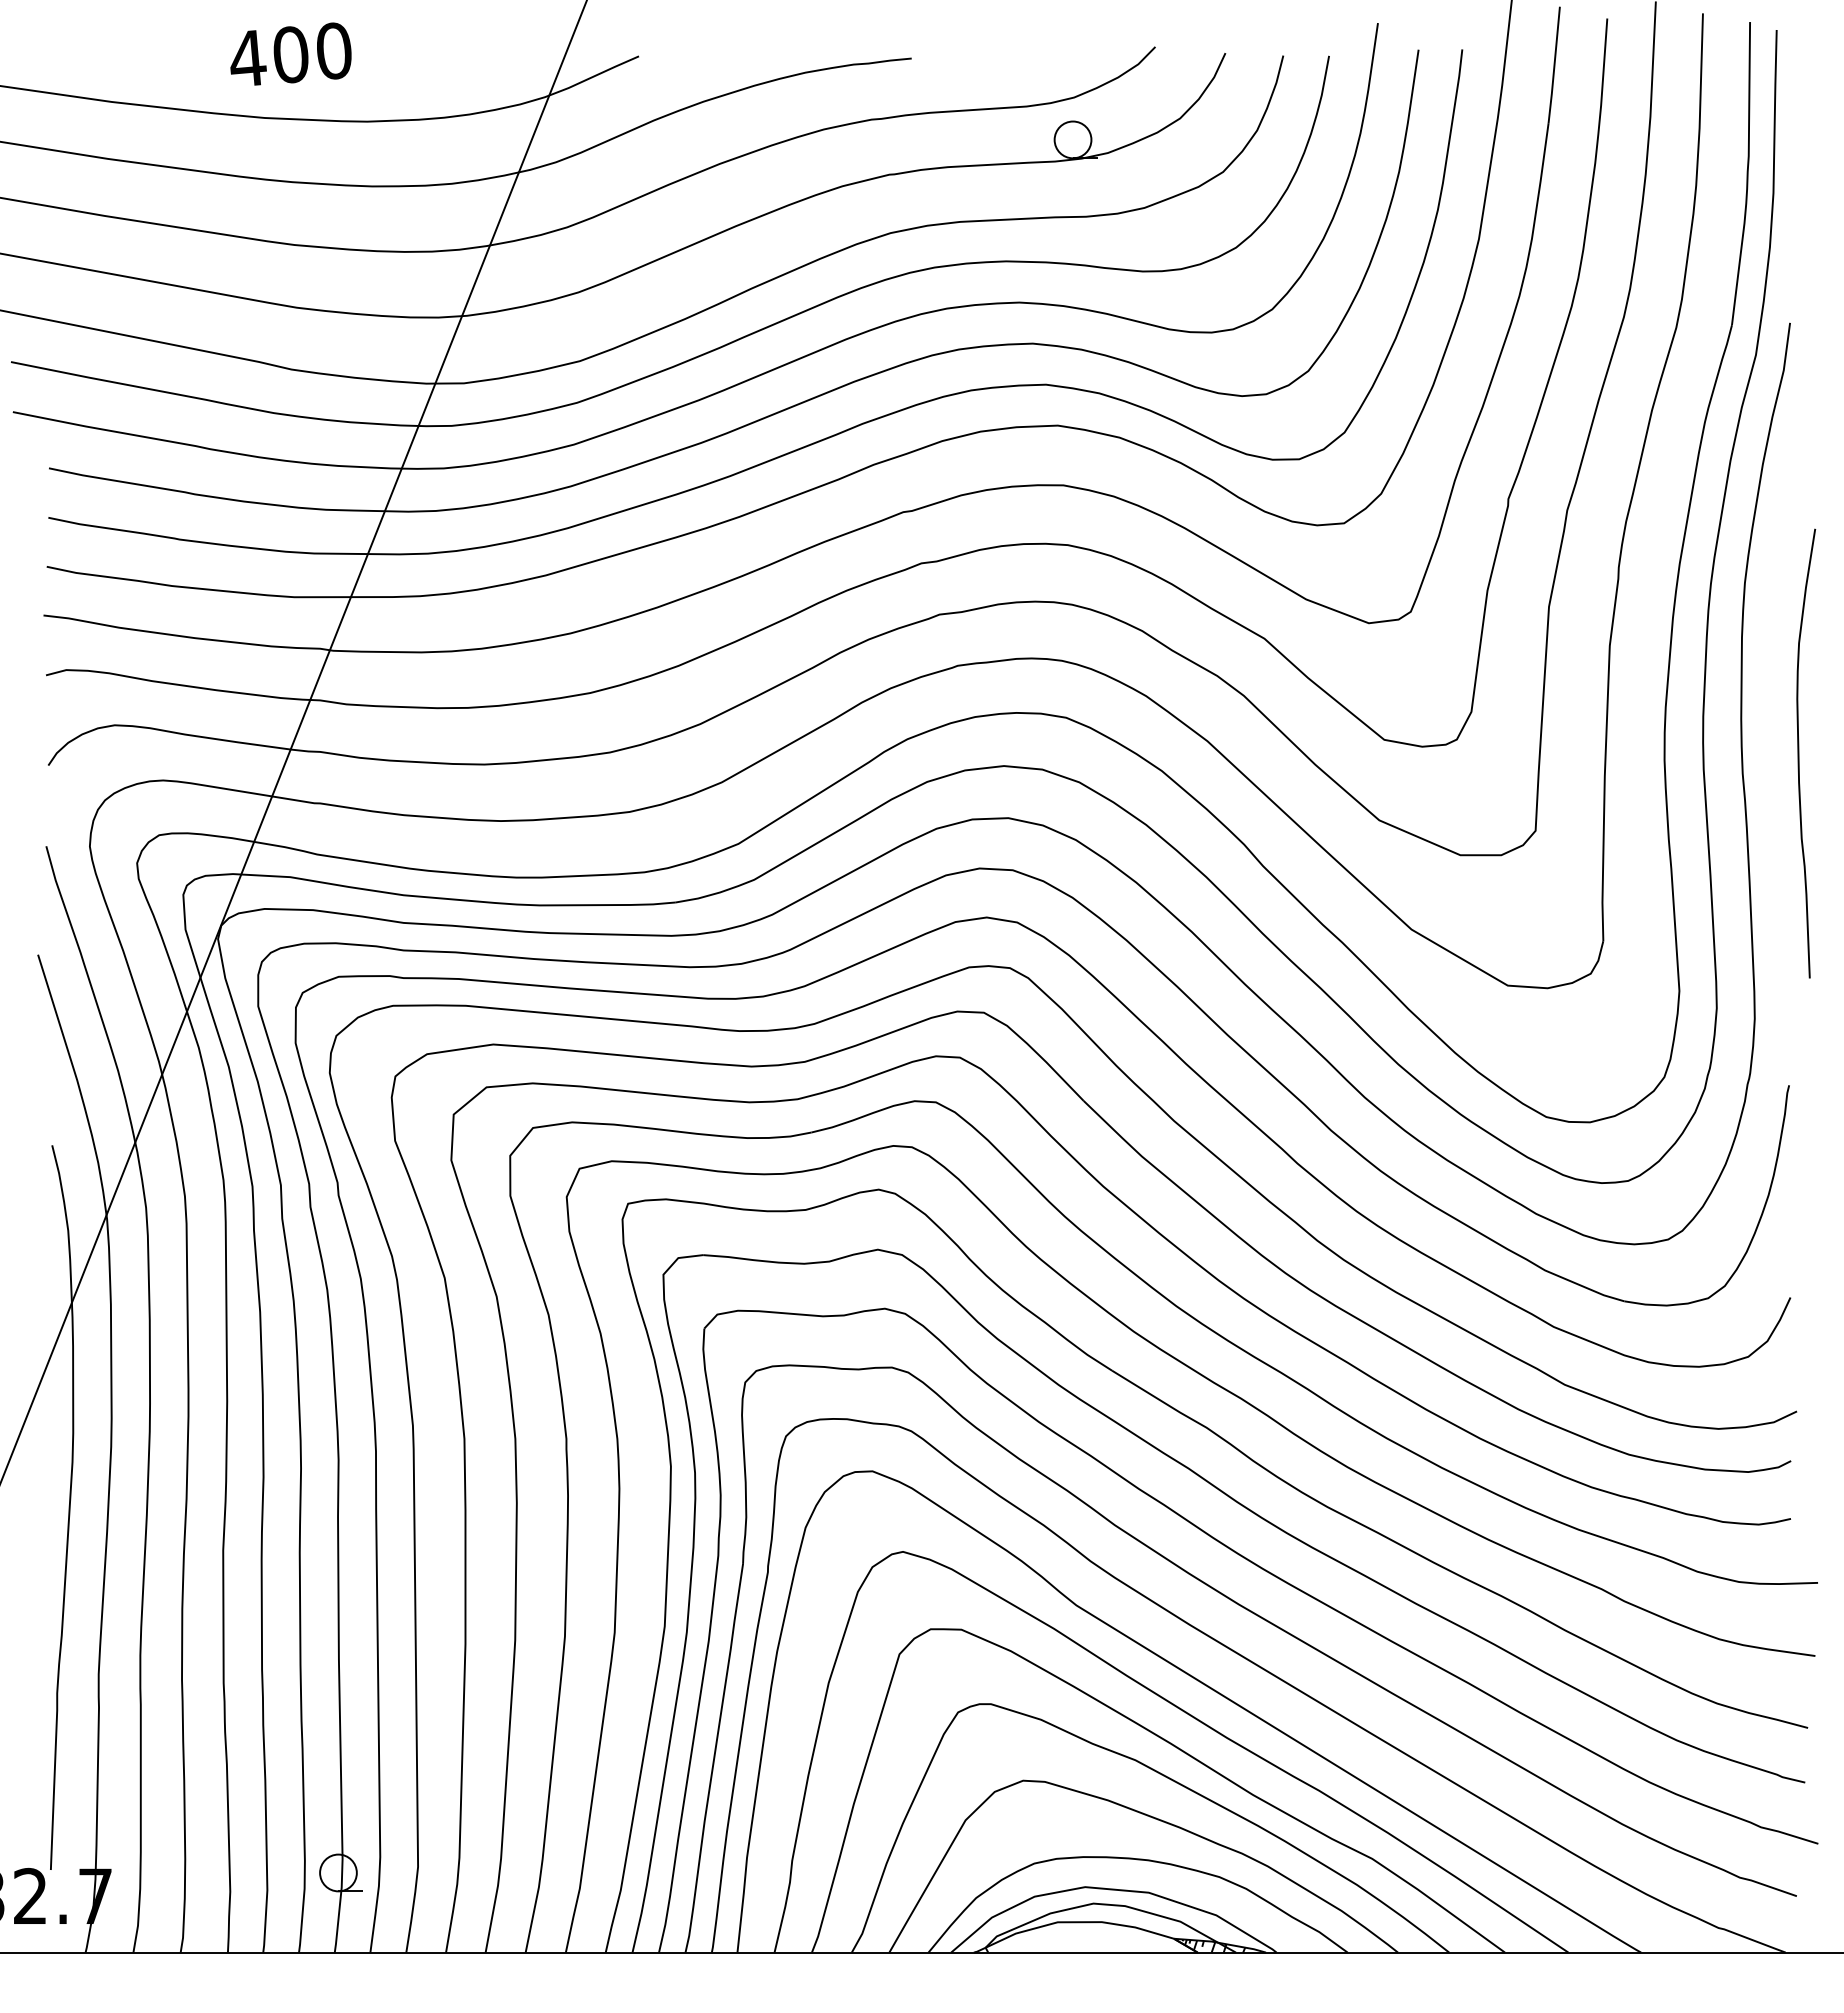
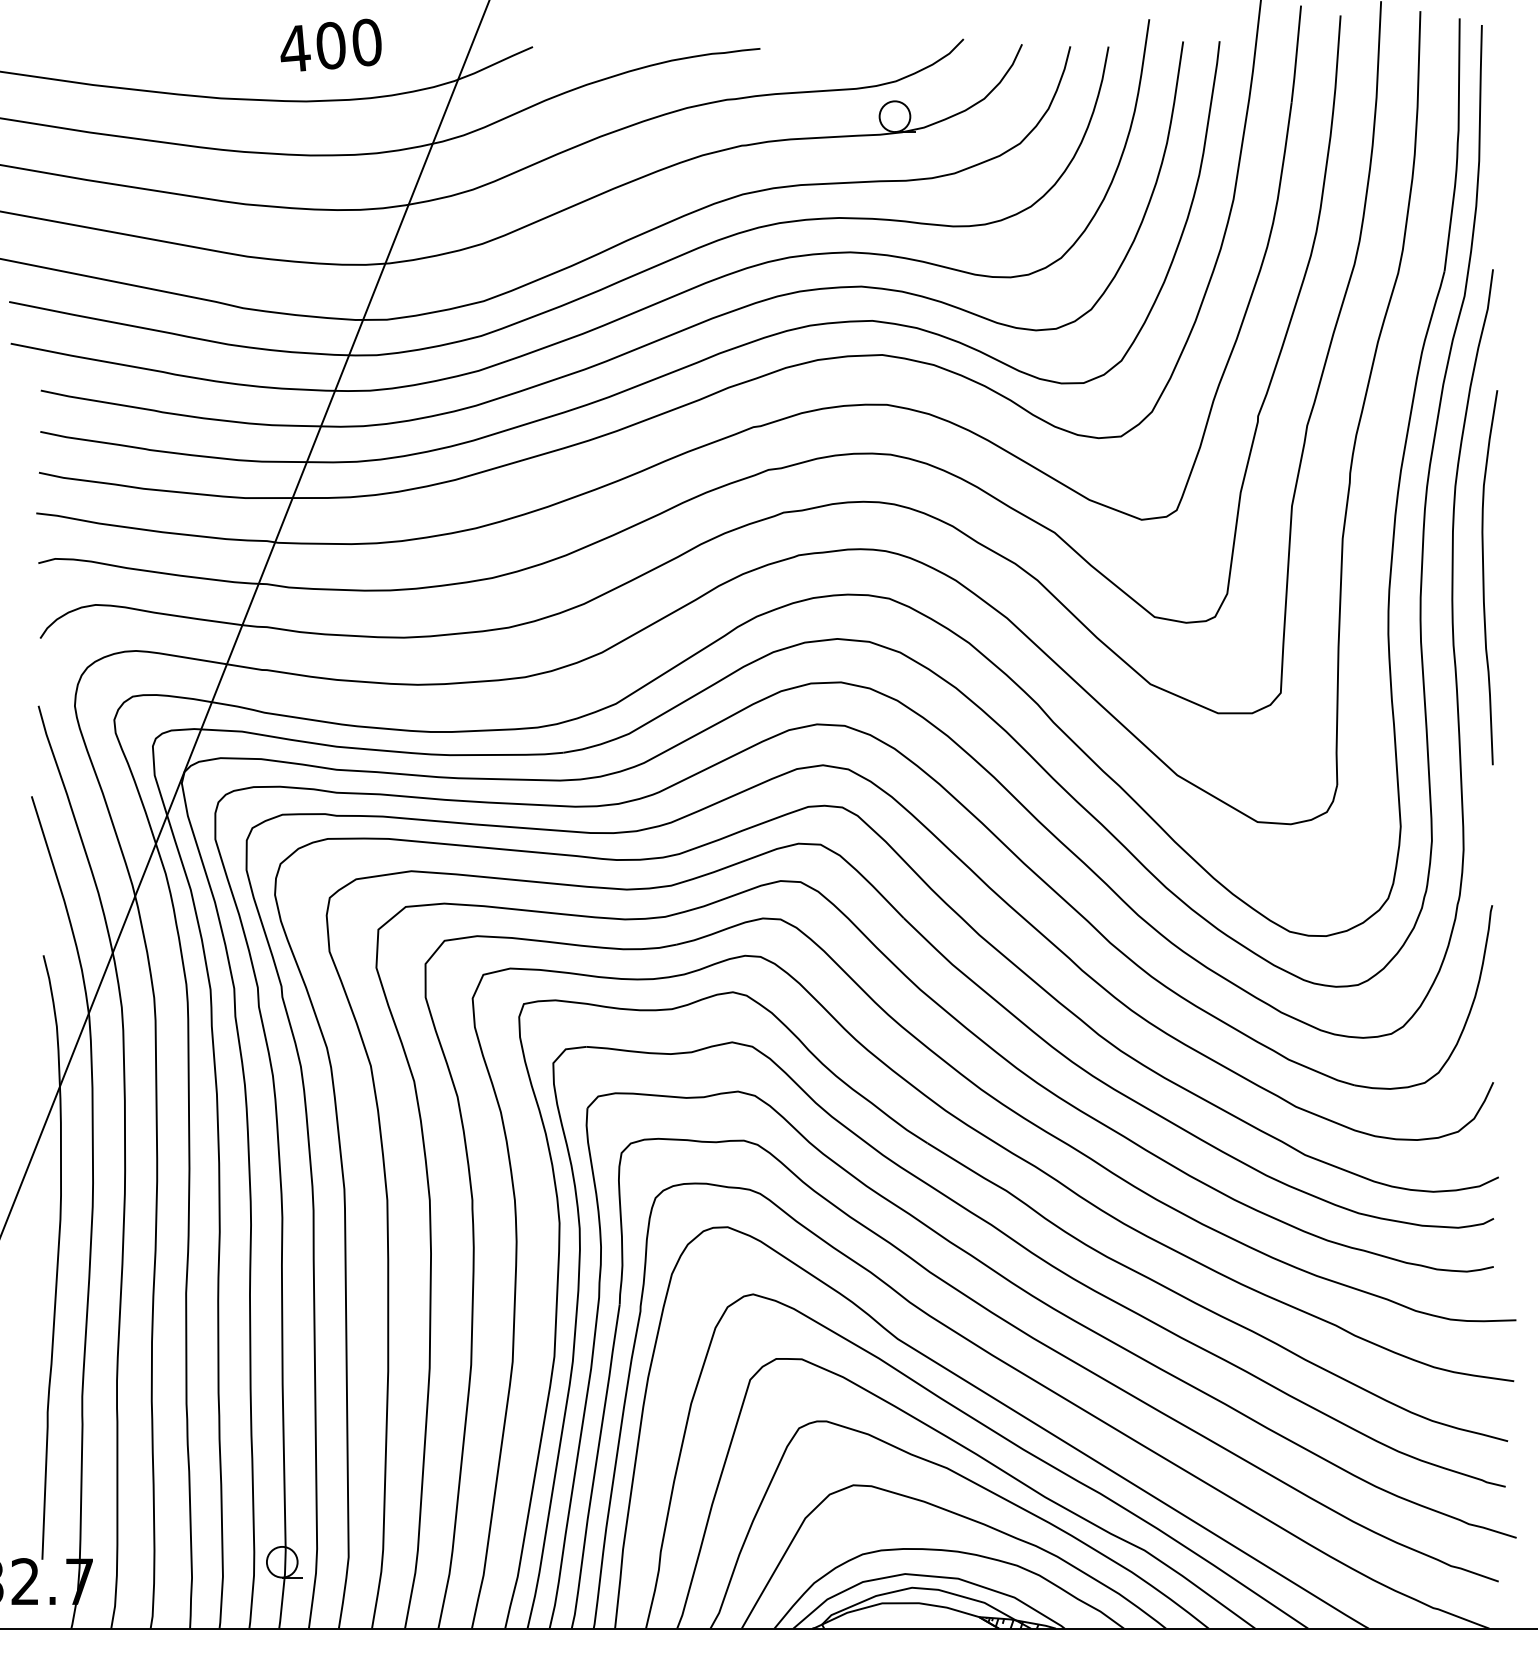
text: (290, 53) -> (330, 44), moved
curve: (1799, 753) -> (1484, 577), moved

